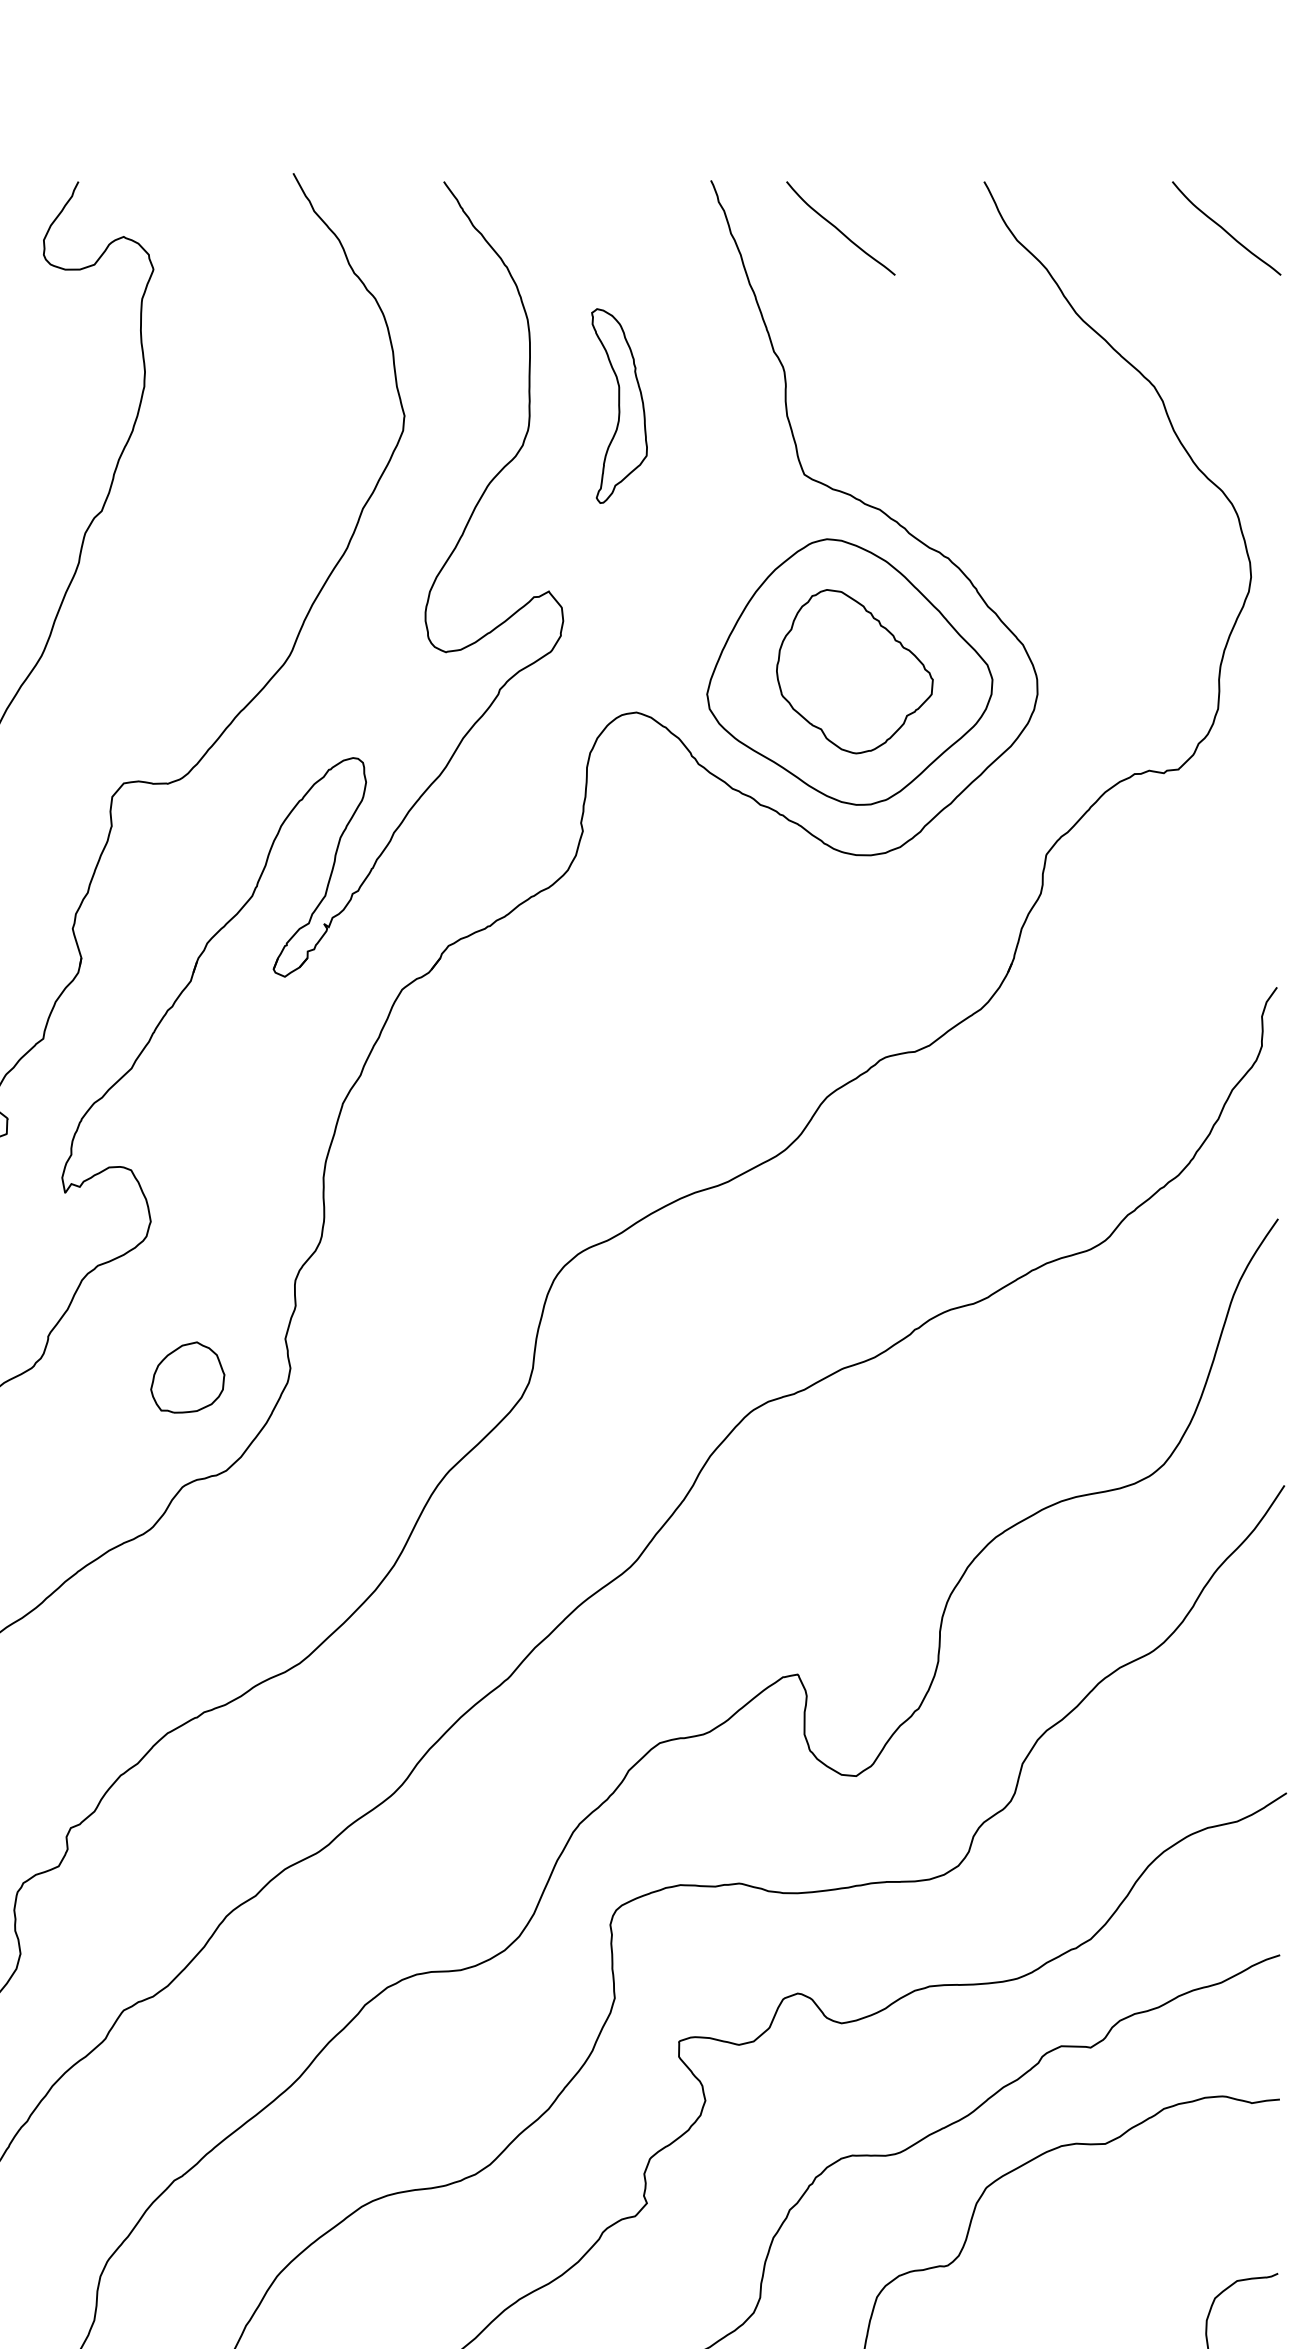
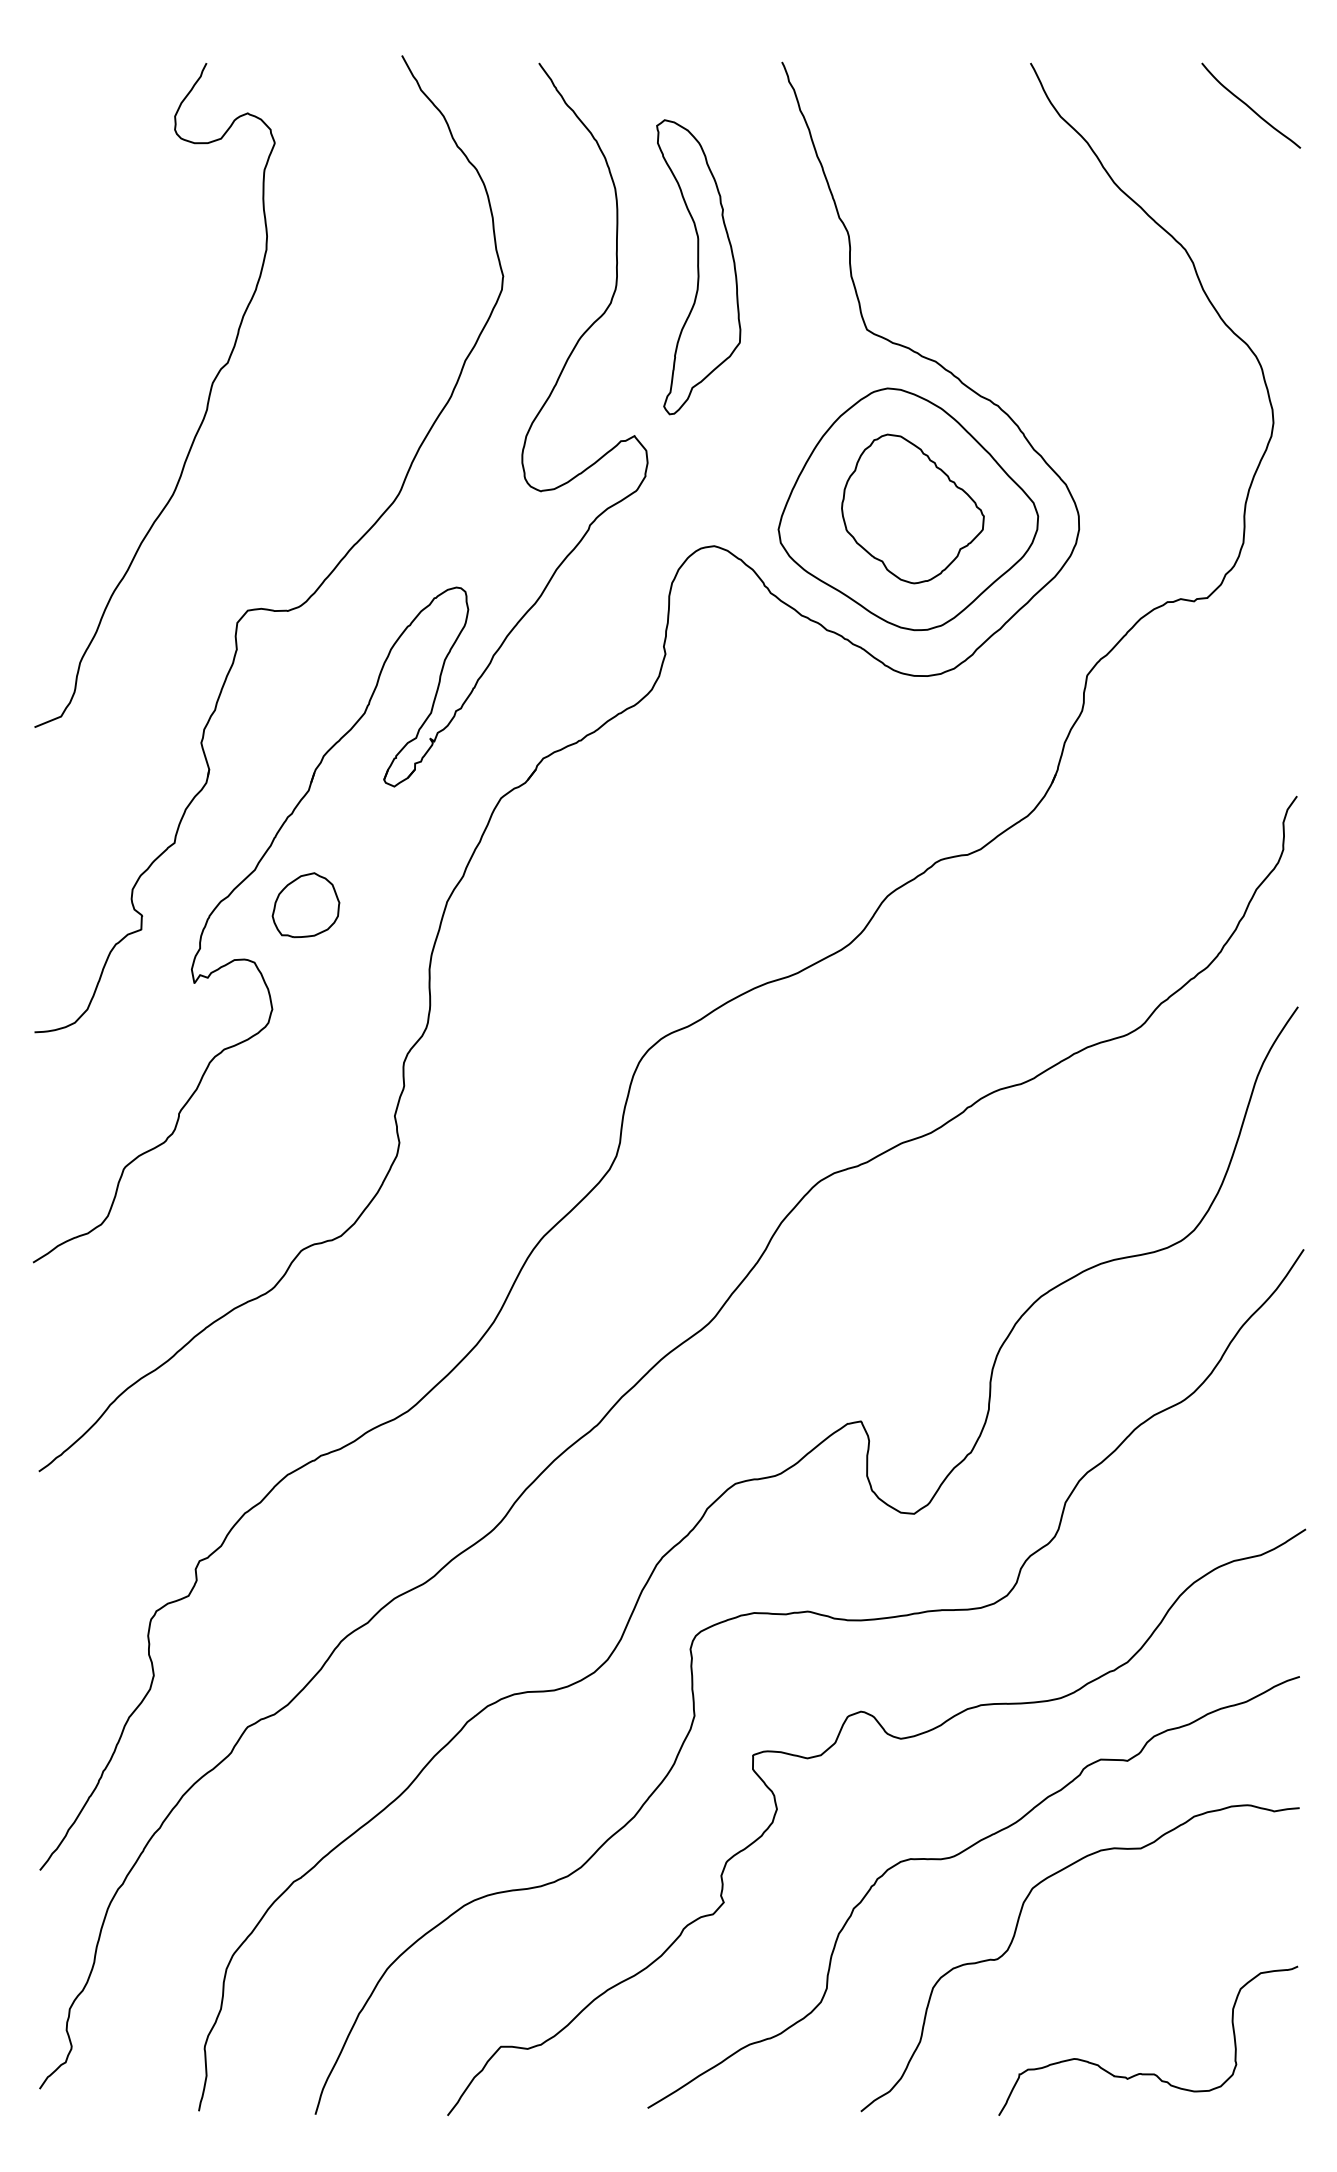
curve: (841, 230) -> (900, 107), removed
part: (619, 406) -> (698, 267), size x1.67
part: (187, 1377) -> (305, 905), moved

